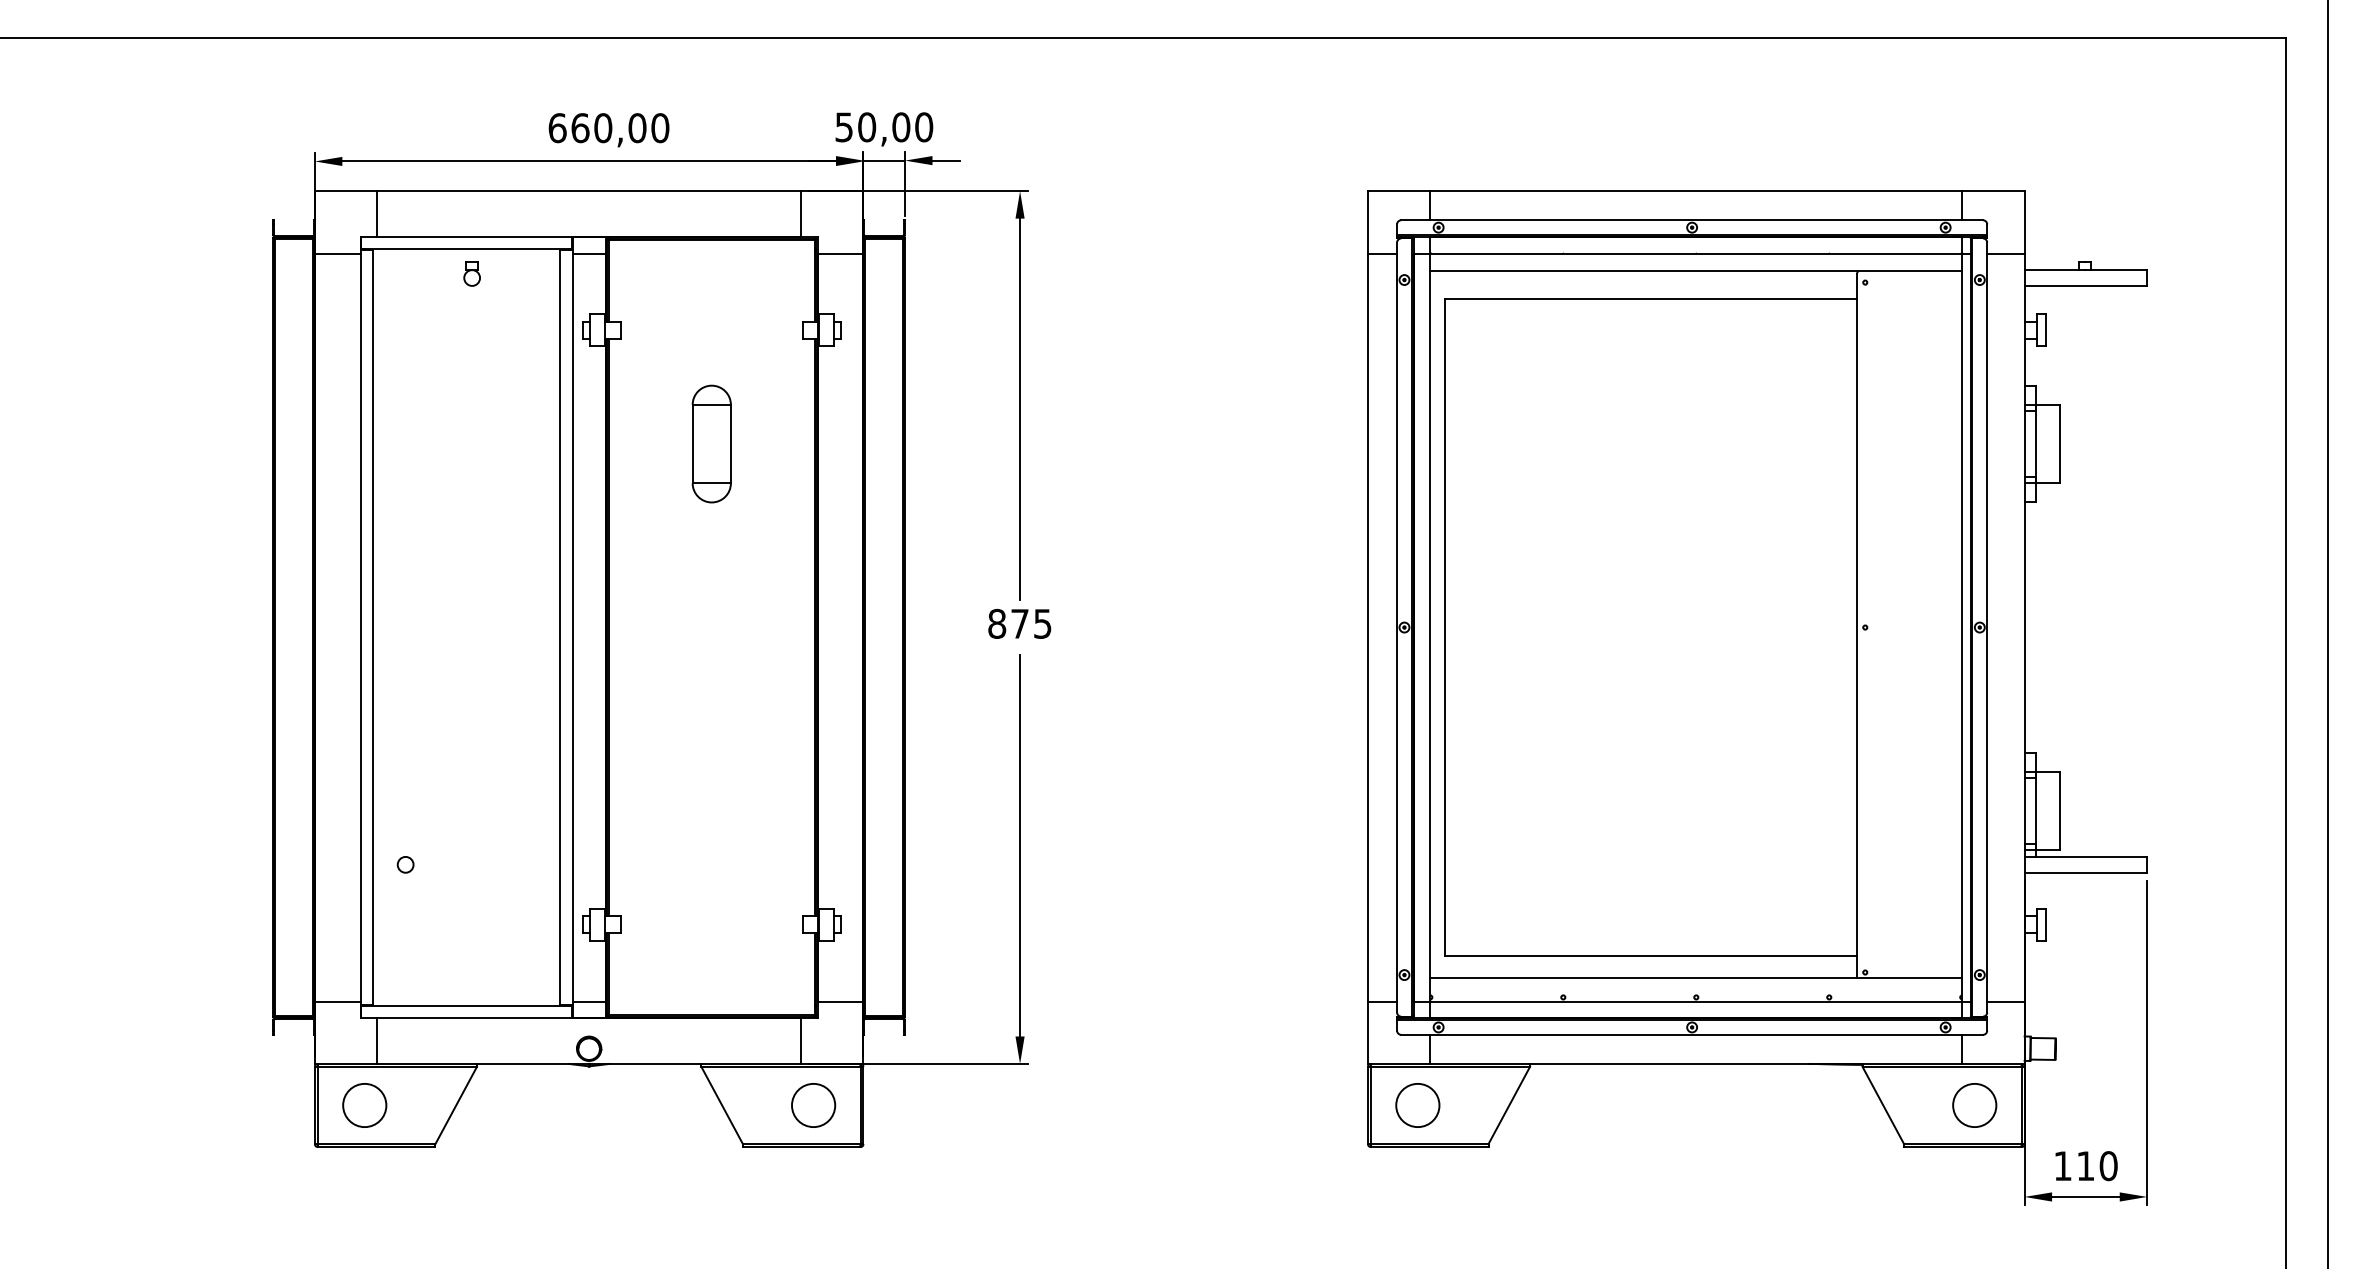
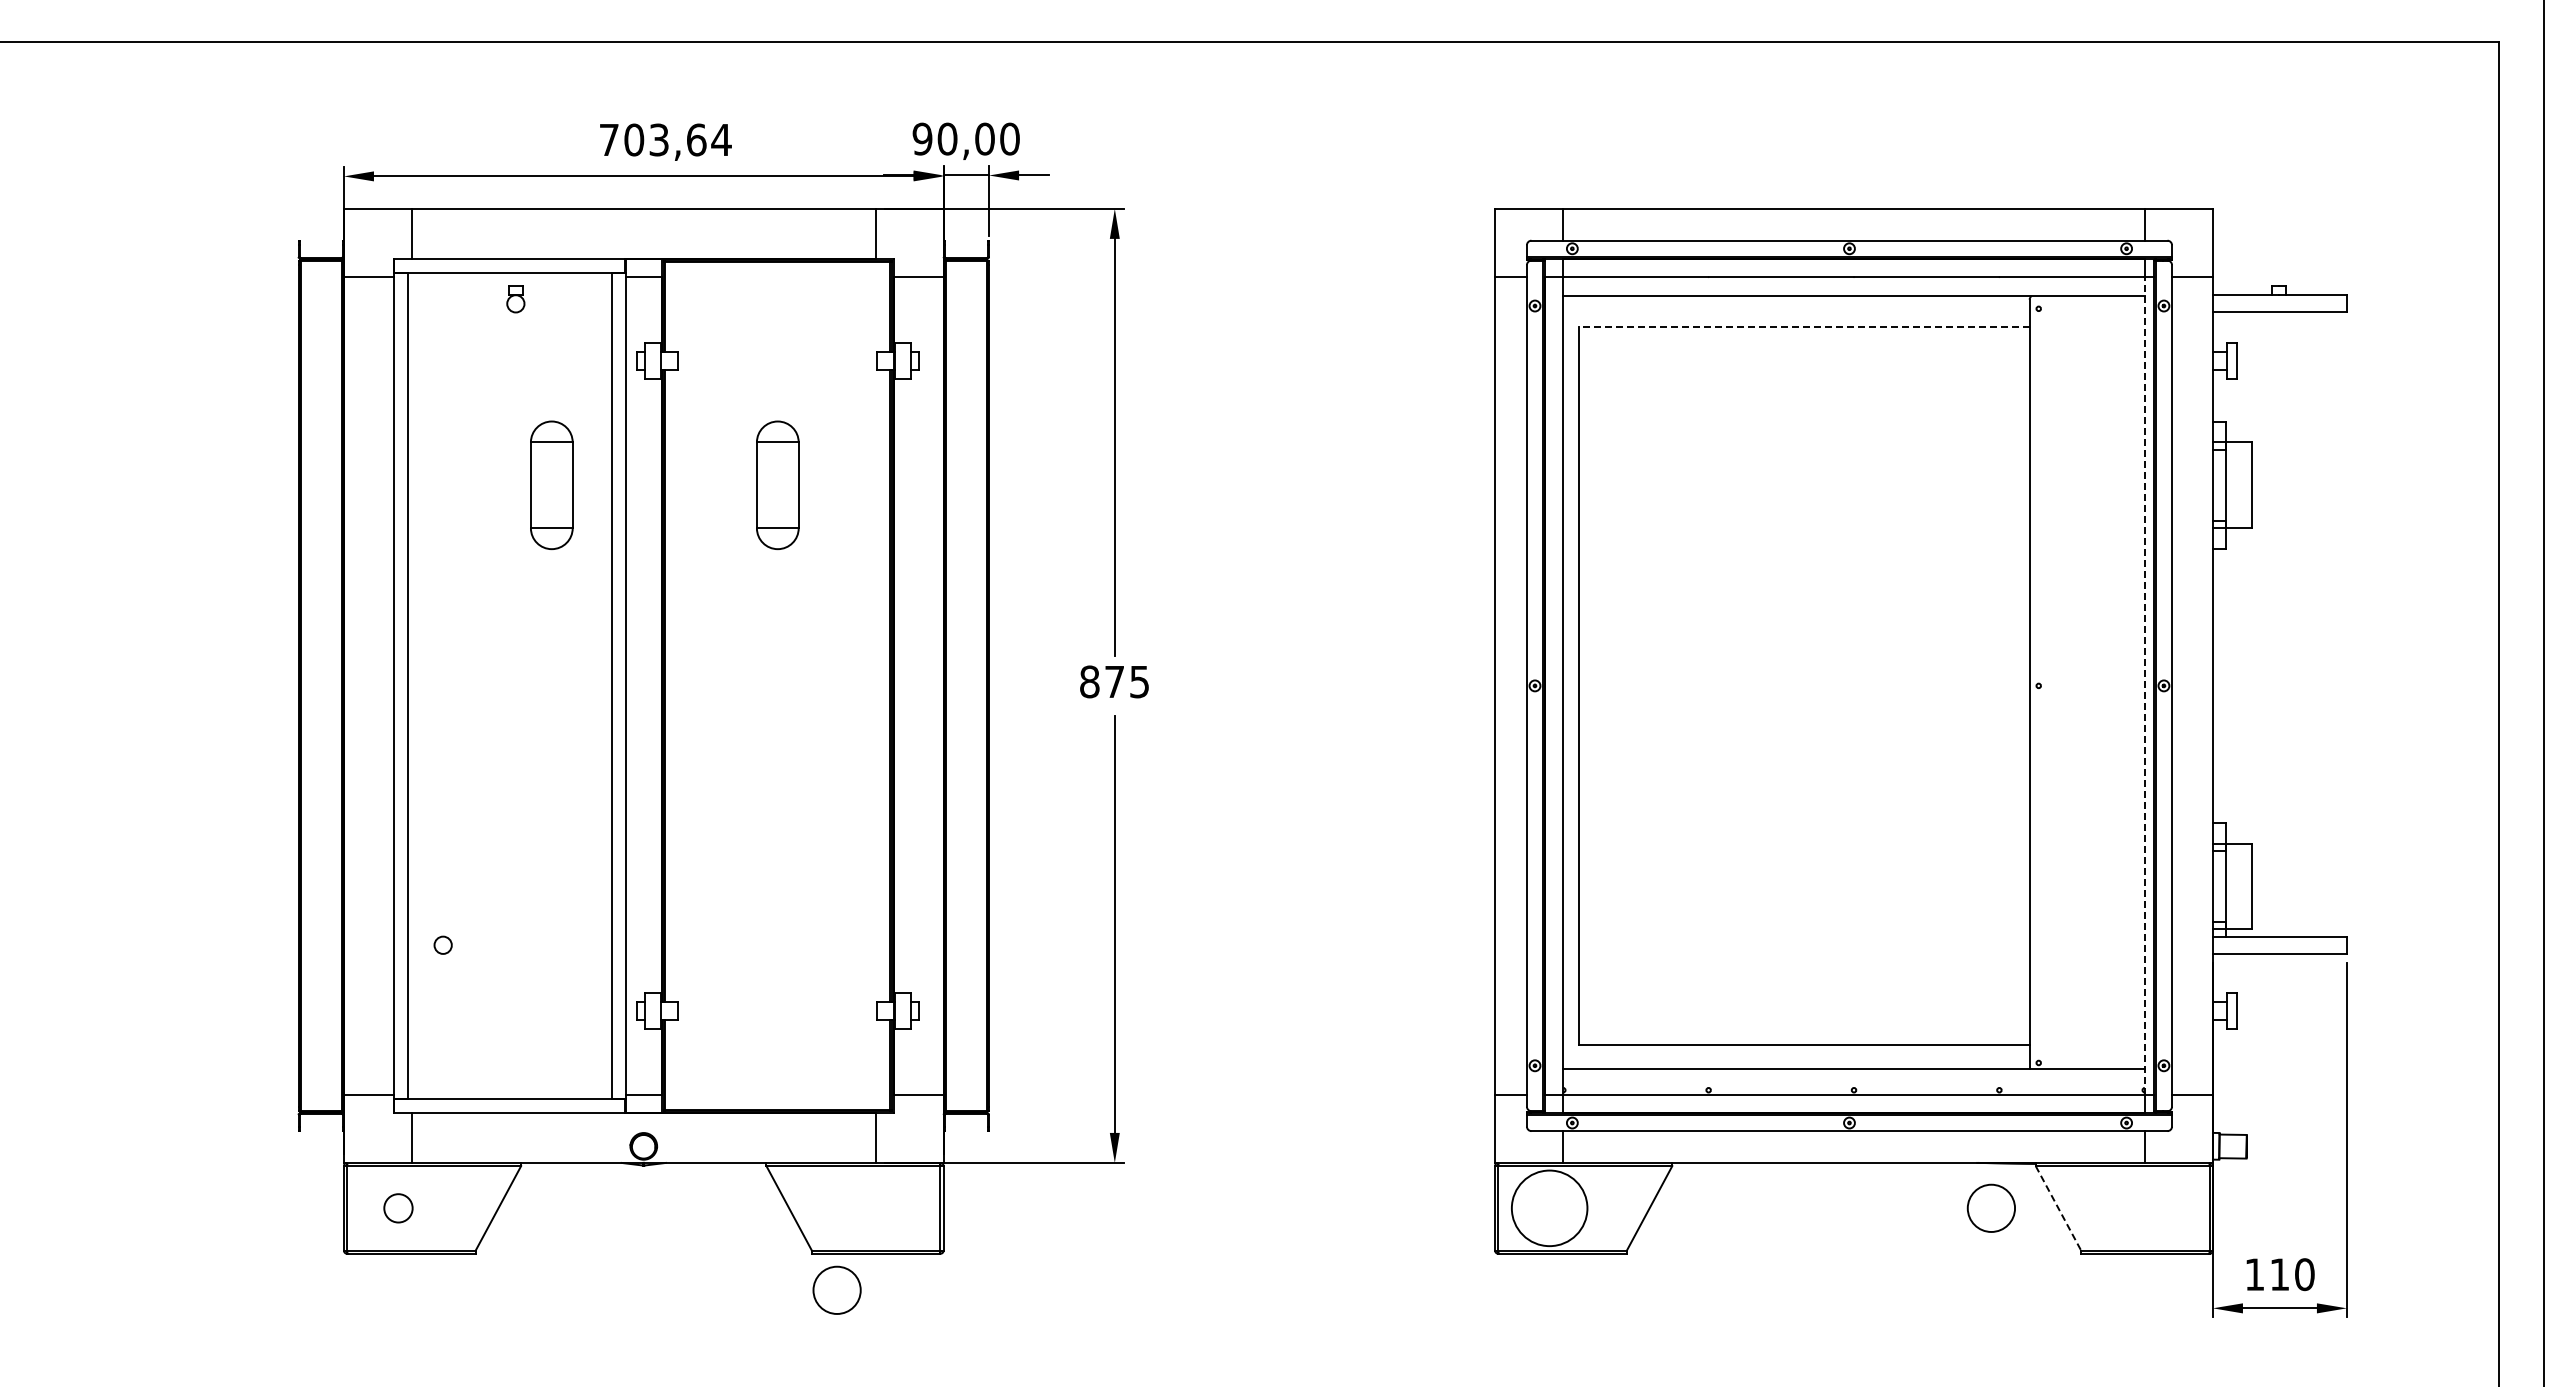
text: (844, 126) -> (922, 138), 50,00 -> 90,00
text: (609, 127) -> (665, 139), 660,00 -> 703,64
line: (1650, 299) -> (1803, 327), solid -> dashed
part: (504, 443) -> (551, 484), added
line: (1962, 627) -> (2144, 685), solid -> dashed
circle: (364, 1104) -> (398, 1207), size x0.6
circle: (813, 1104) -> (836, 1289), moved
circle: (1417, 1104) -> (1549, 1207), size x1.6
circle: (1973, 1104) -> (1990, 1207), moved
line: (1883, 1105) -> (2058, 1208), solid -> dashed

